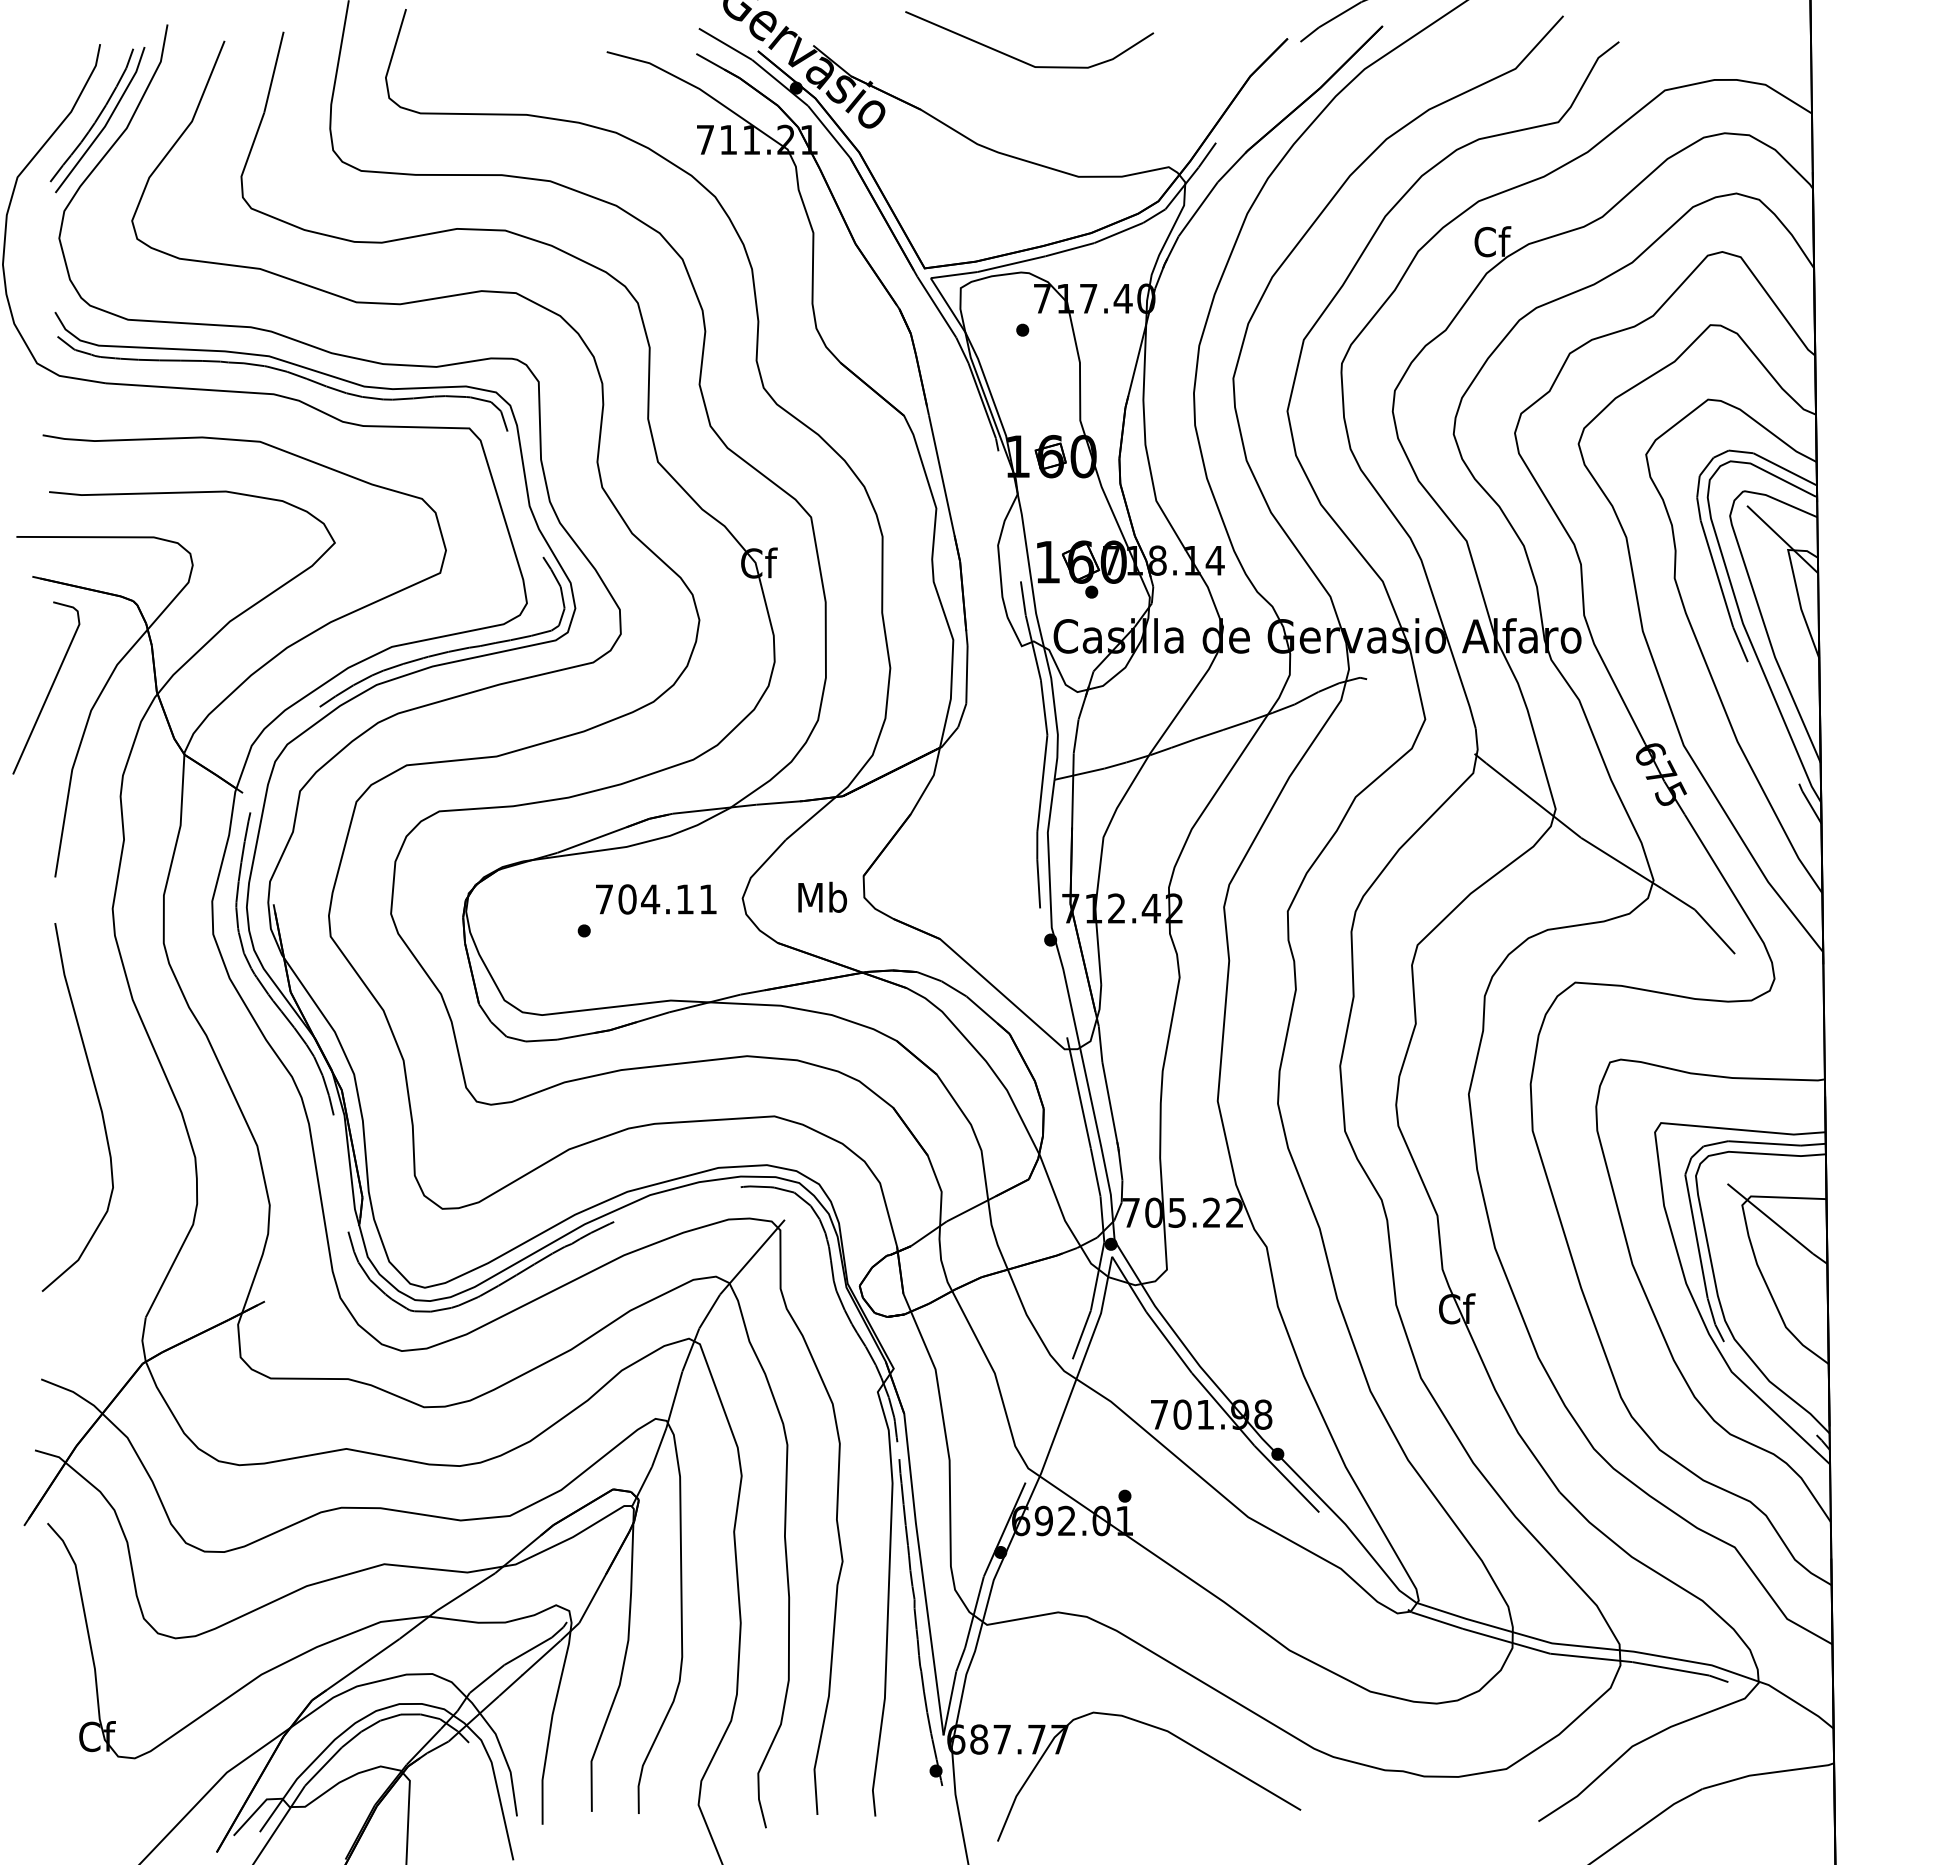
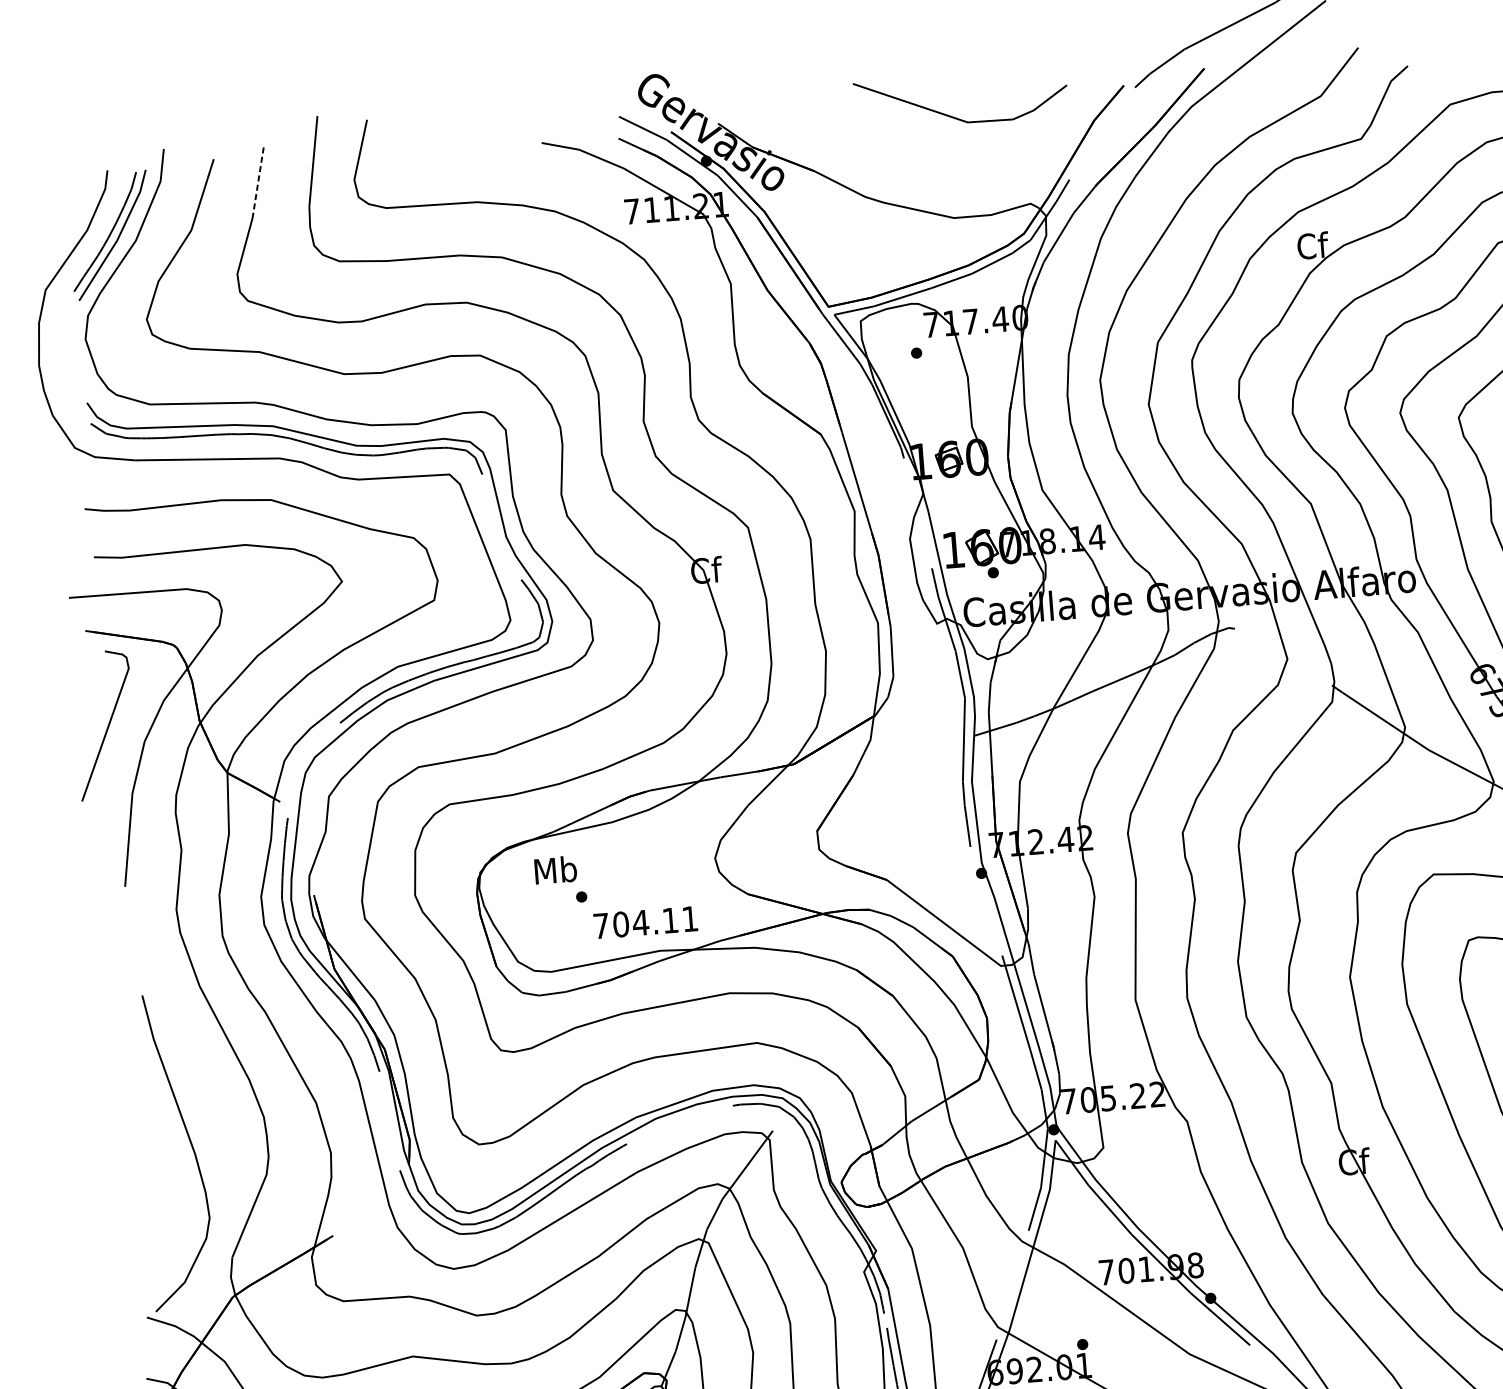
line: (1020, 59) -> (954, 116), moved
line: (273, 72) -> (257, 182), solid -> dashed
text: (822, 896) -> (555, 869), moved
text: (656, 899) -> (645, 922), moved
curve: (98, 1103) -> (191, 1146), moved

